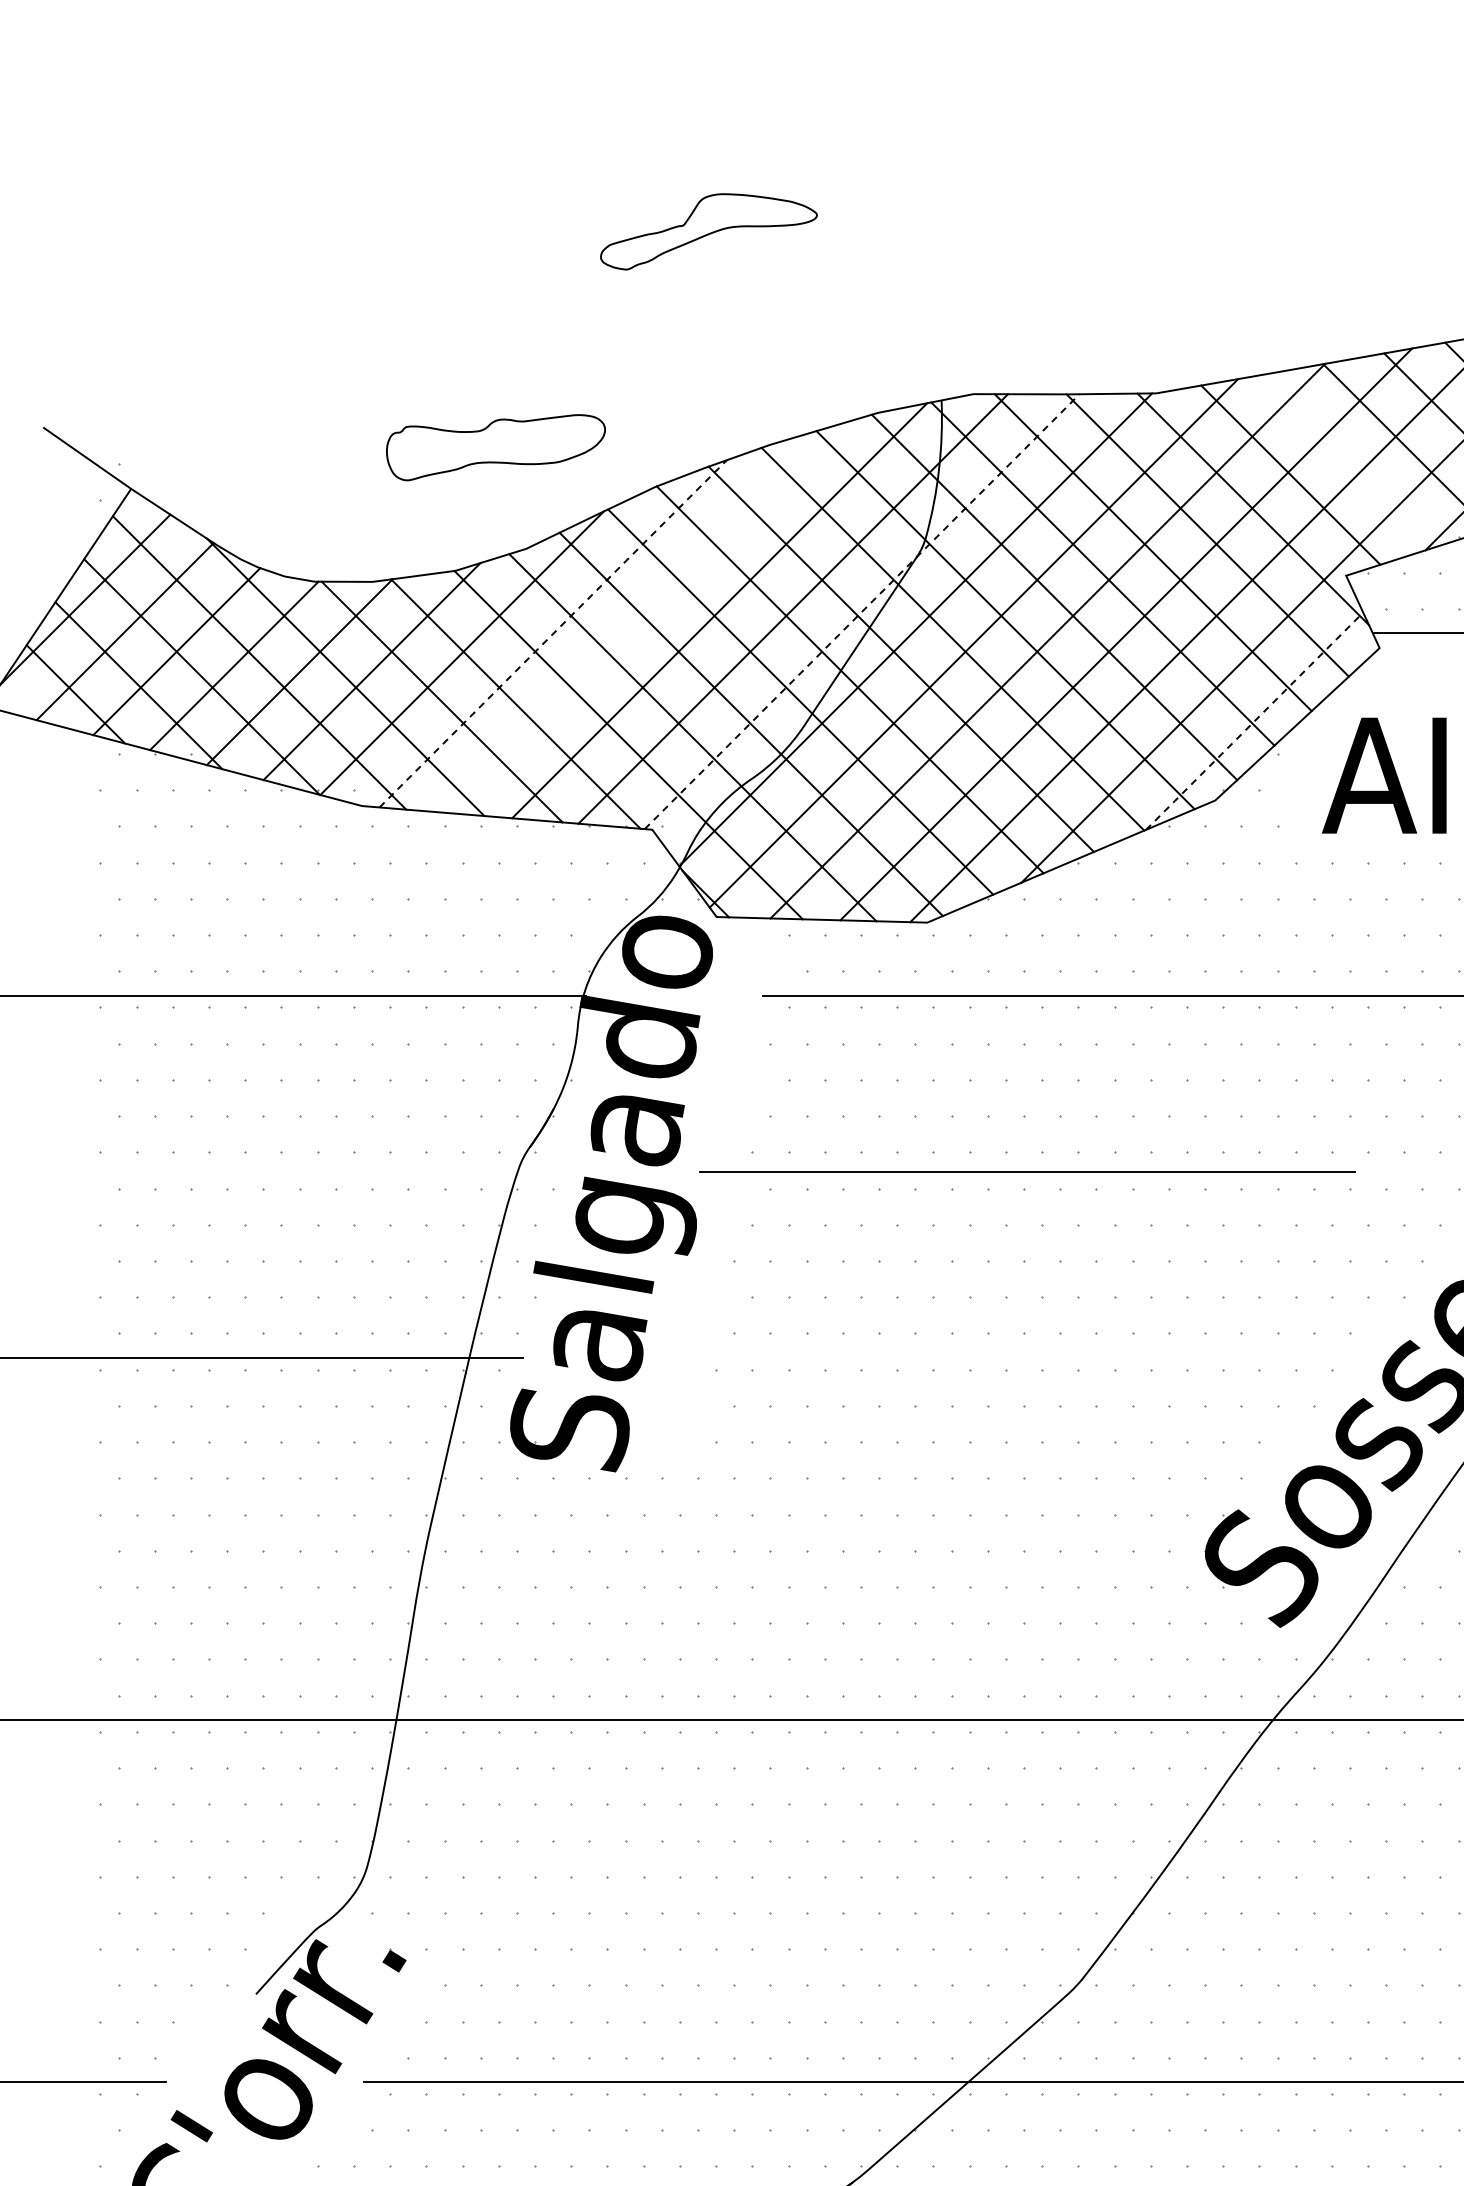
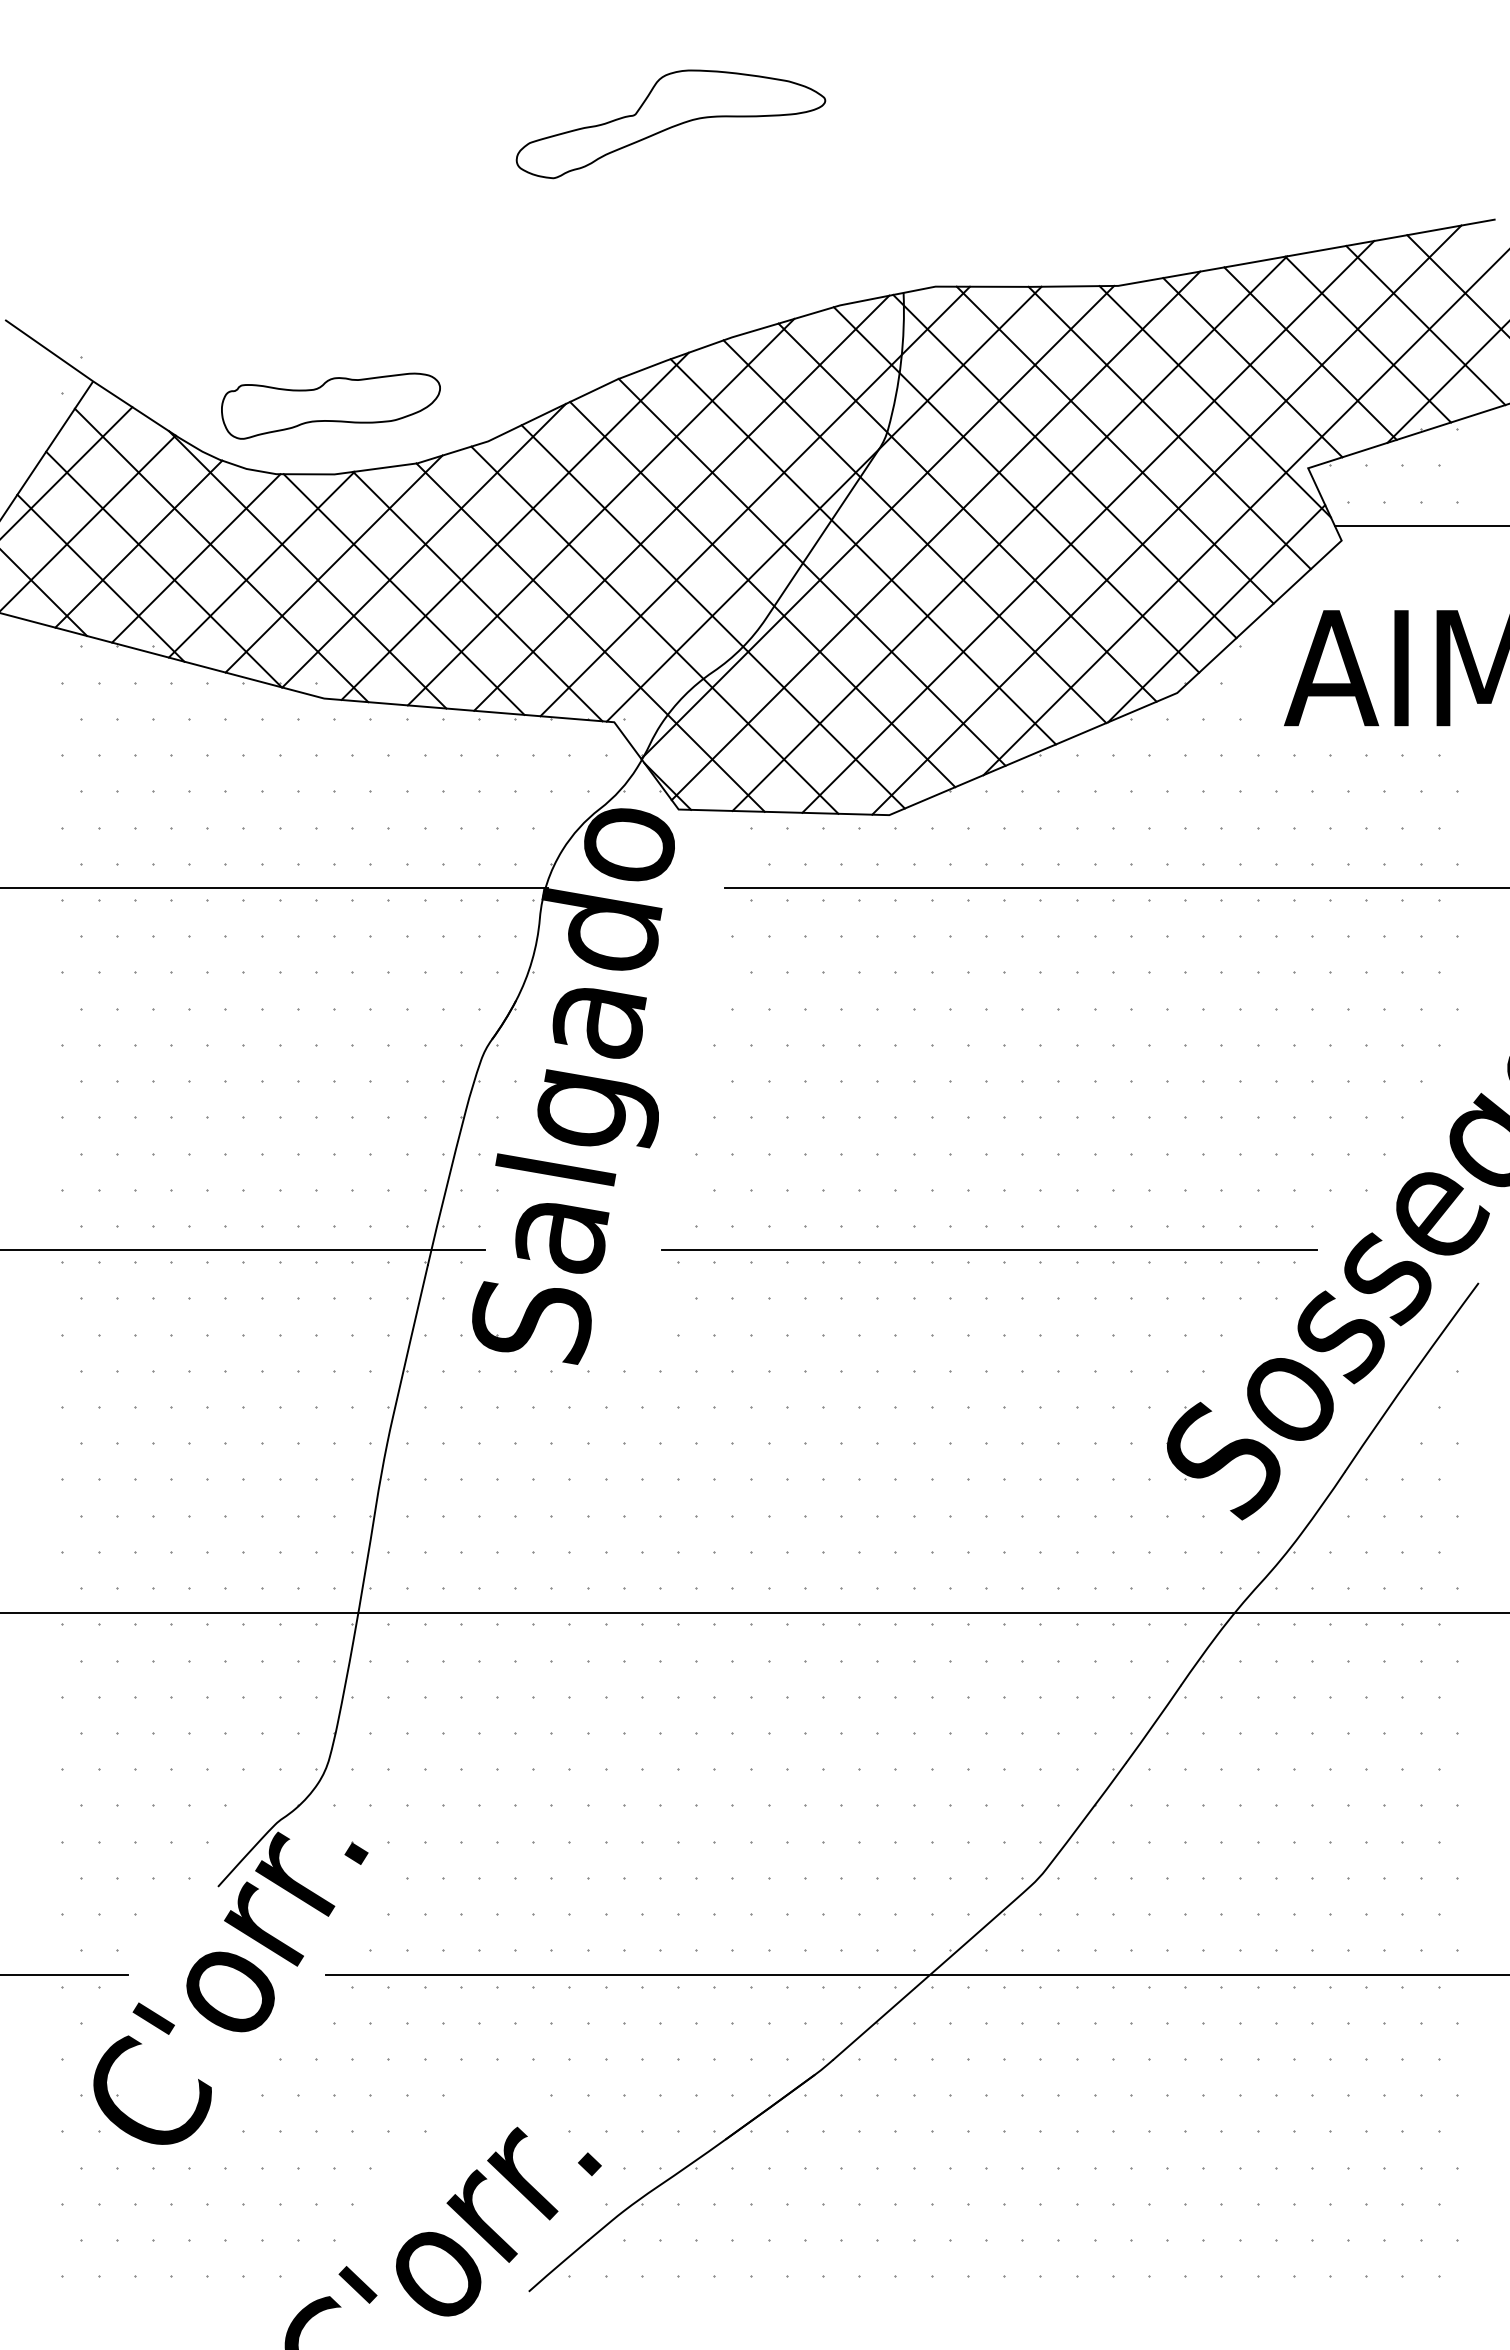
part: (708, 231) -> (670, 124), size x1.43
part: (495, 446) -> (330, 405), moved
line: (1348, 460) -> (1310, 353), added
line: (862, 610) -> (824, 503), dashed -> solid
line: (638, 618) -> (600, 511), added
line: (553, 633) -> (515, 526), dashed -> solid
line: (1254, 720) -> (1216, 613), dashed -> solid
line: (1027, 1170) -> (989, 1249), moved

